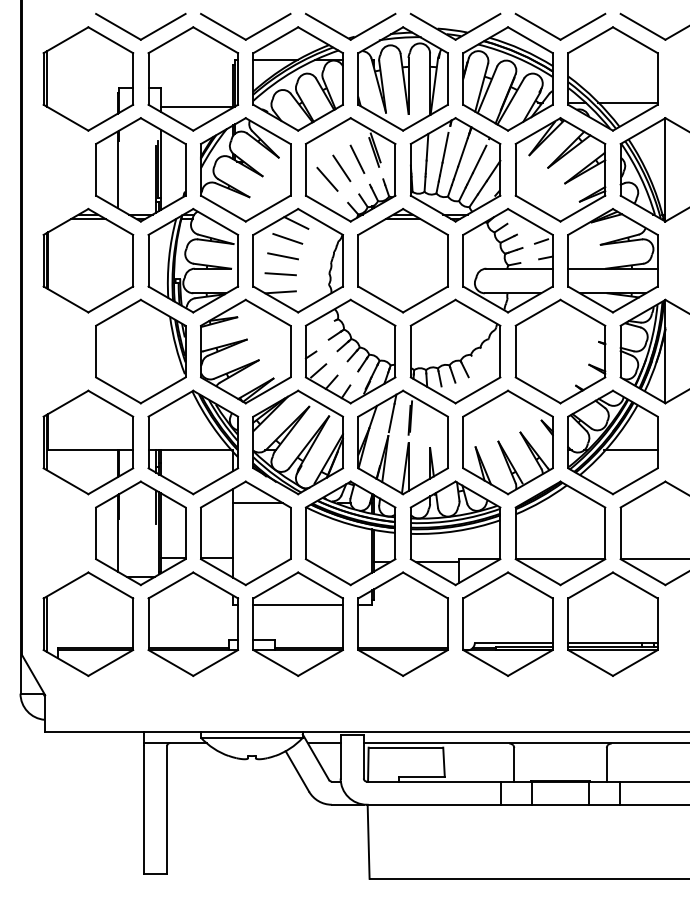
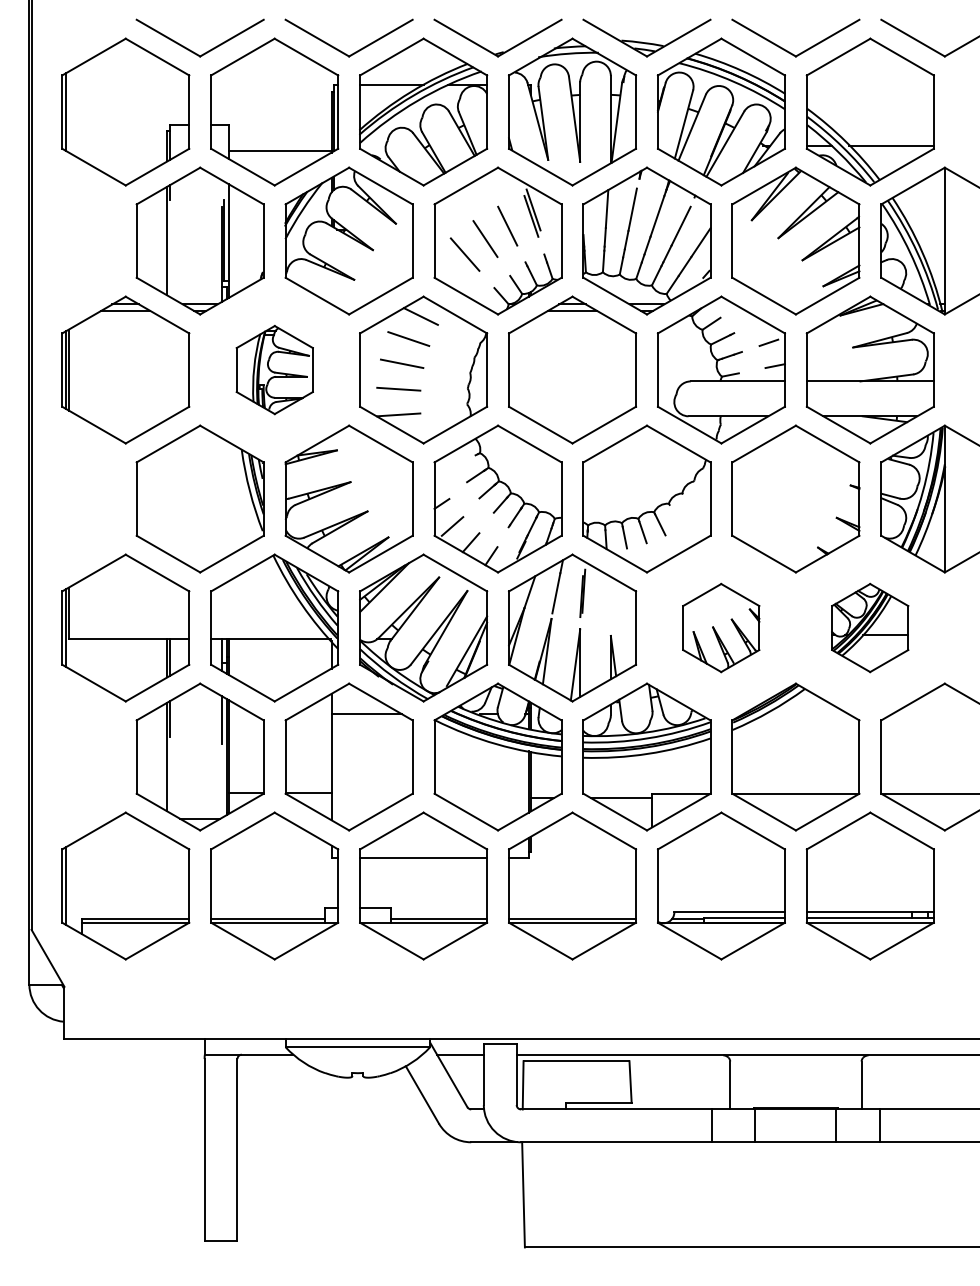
part: (193, 260) -> (274, 369), size x0.6
part: (507, 442) -> (720, 627), size x0.6
part: (612, 442) -> (869, 627), size x0.6

